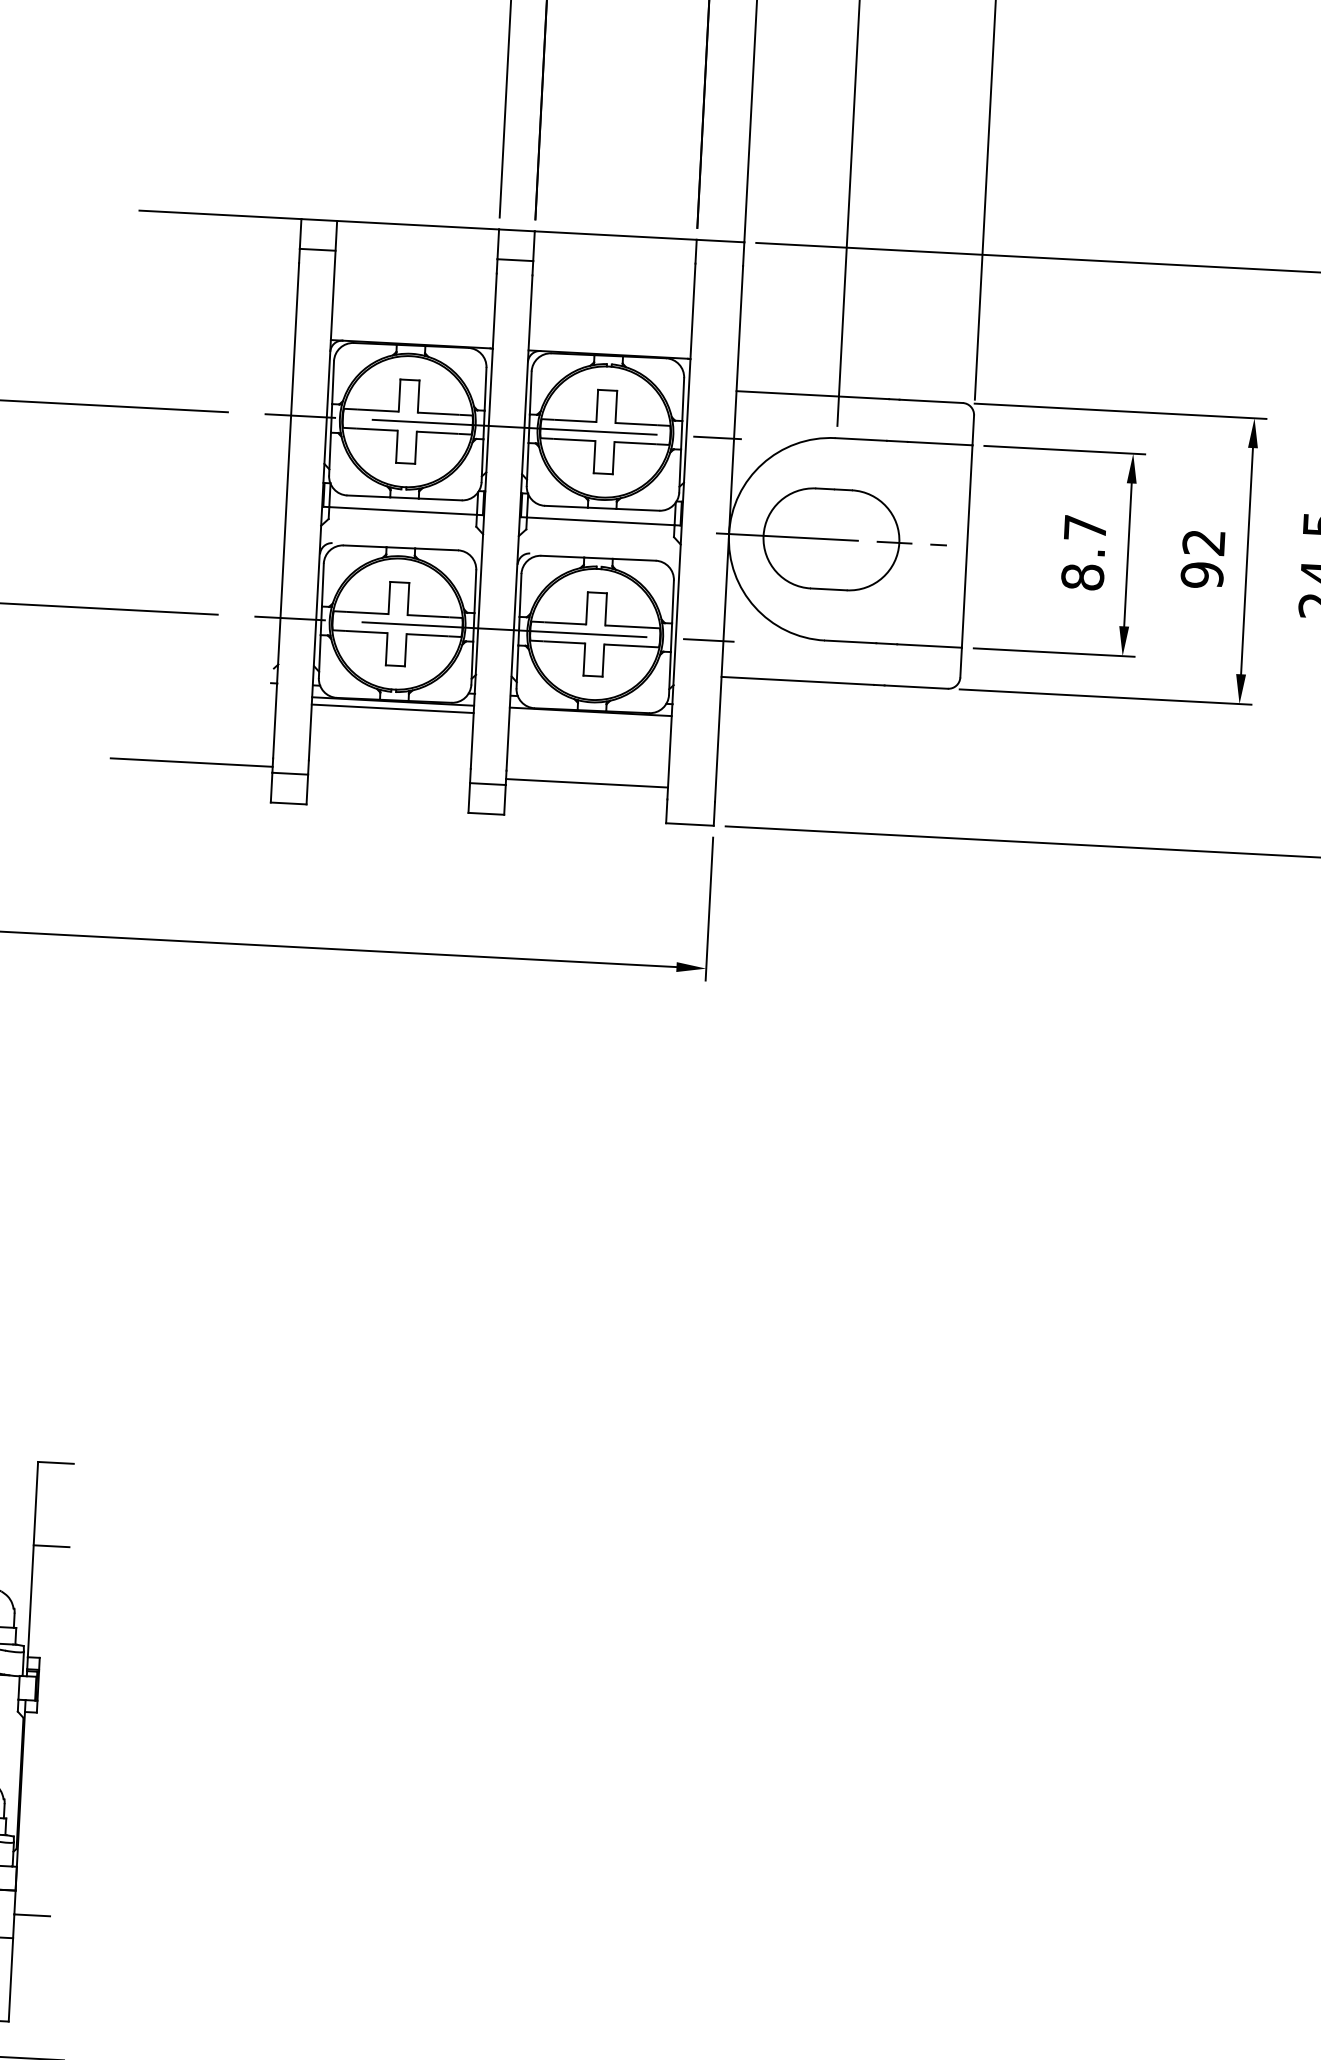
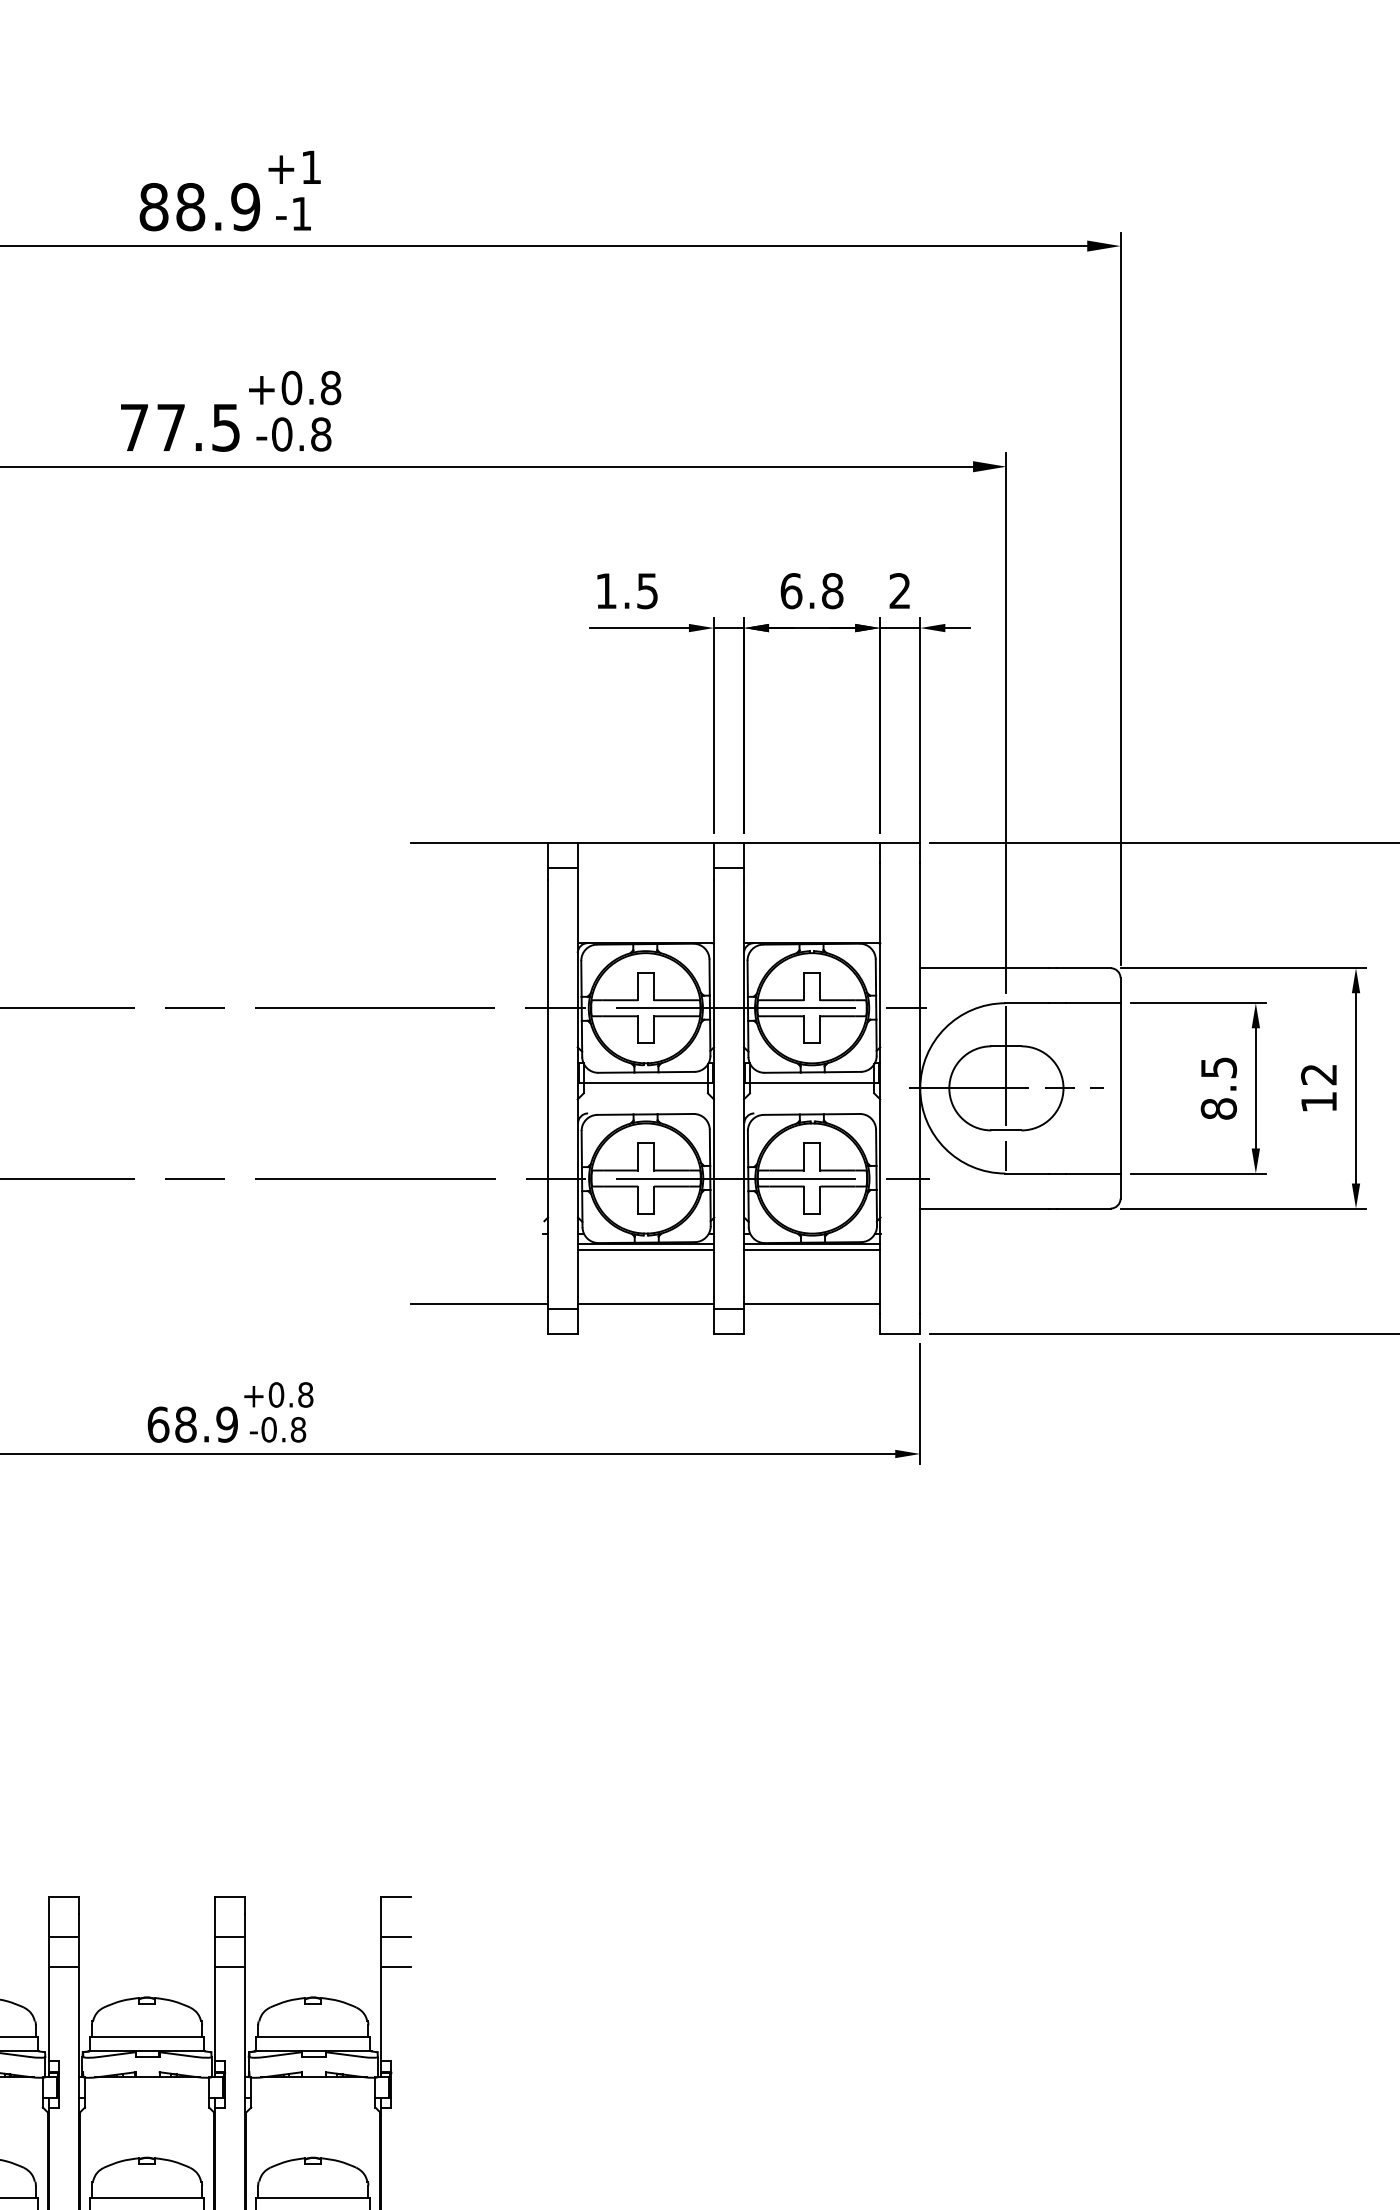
text: (1086, 527) -> (1219, 1067), 8.7 -> 8.5
line: (831, 539) -> (1006, 1088), added
text: (1202, 575) -> (1319, 1102), 92 -> 12
line: (590, 718) -> (812, 1249), added
line: (388, 772) -> (645, 1303), added
line: (53, 1510) -> (396, 1937), added

